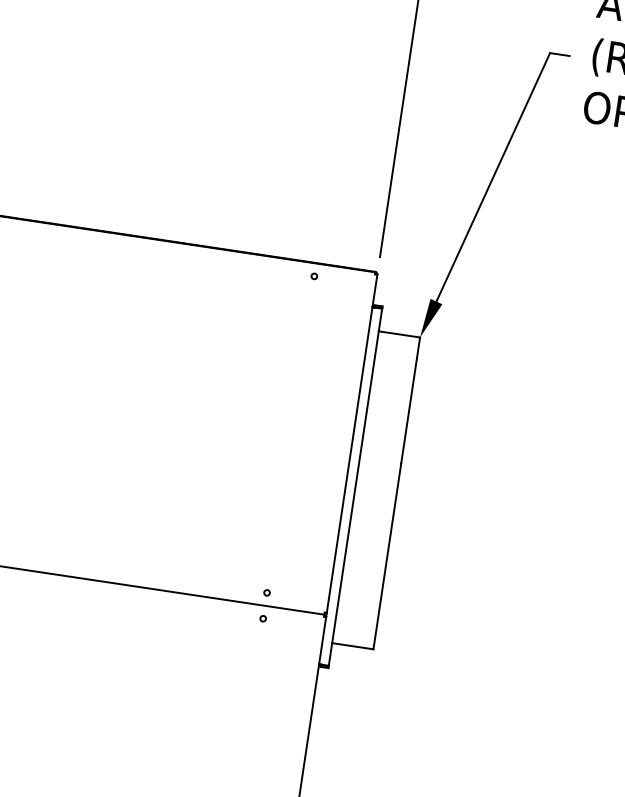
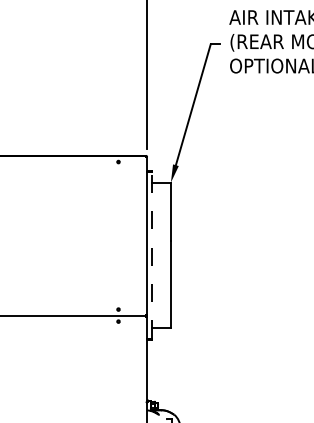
line: (355, 485) -> (151, 254), solid -> dashed

